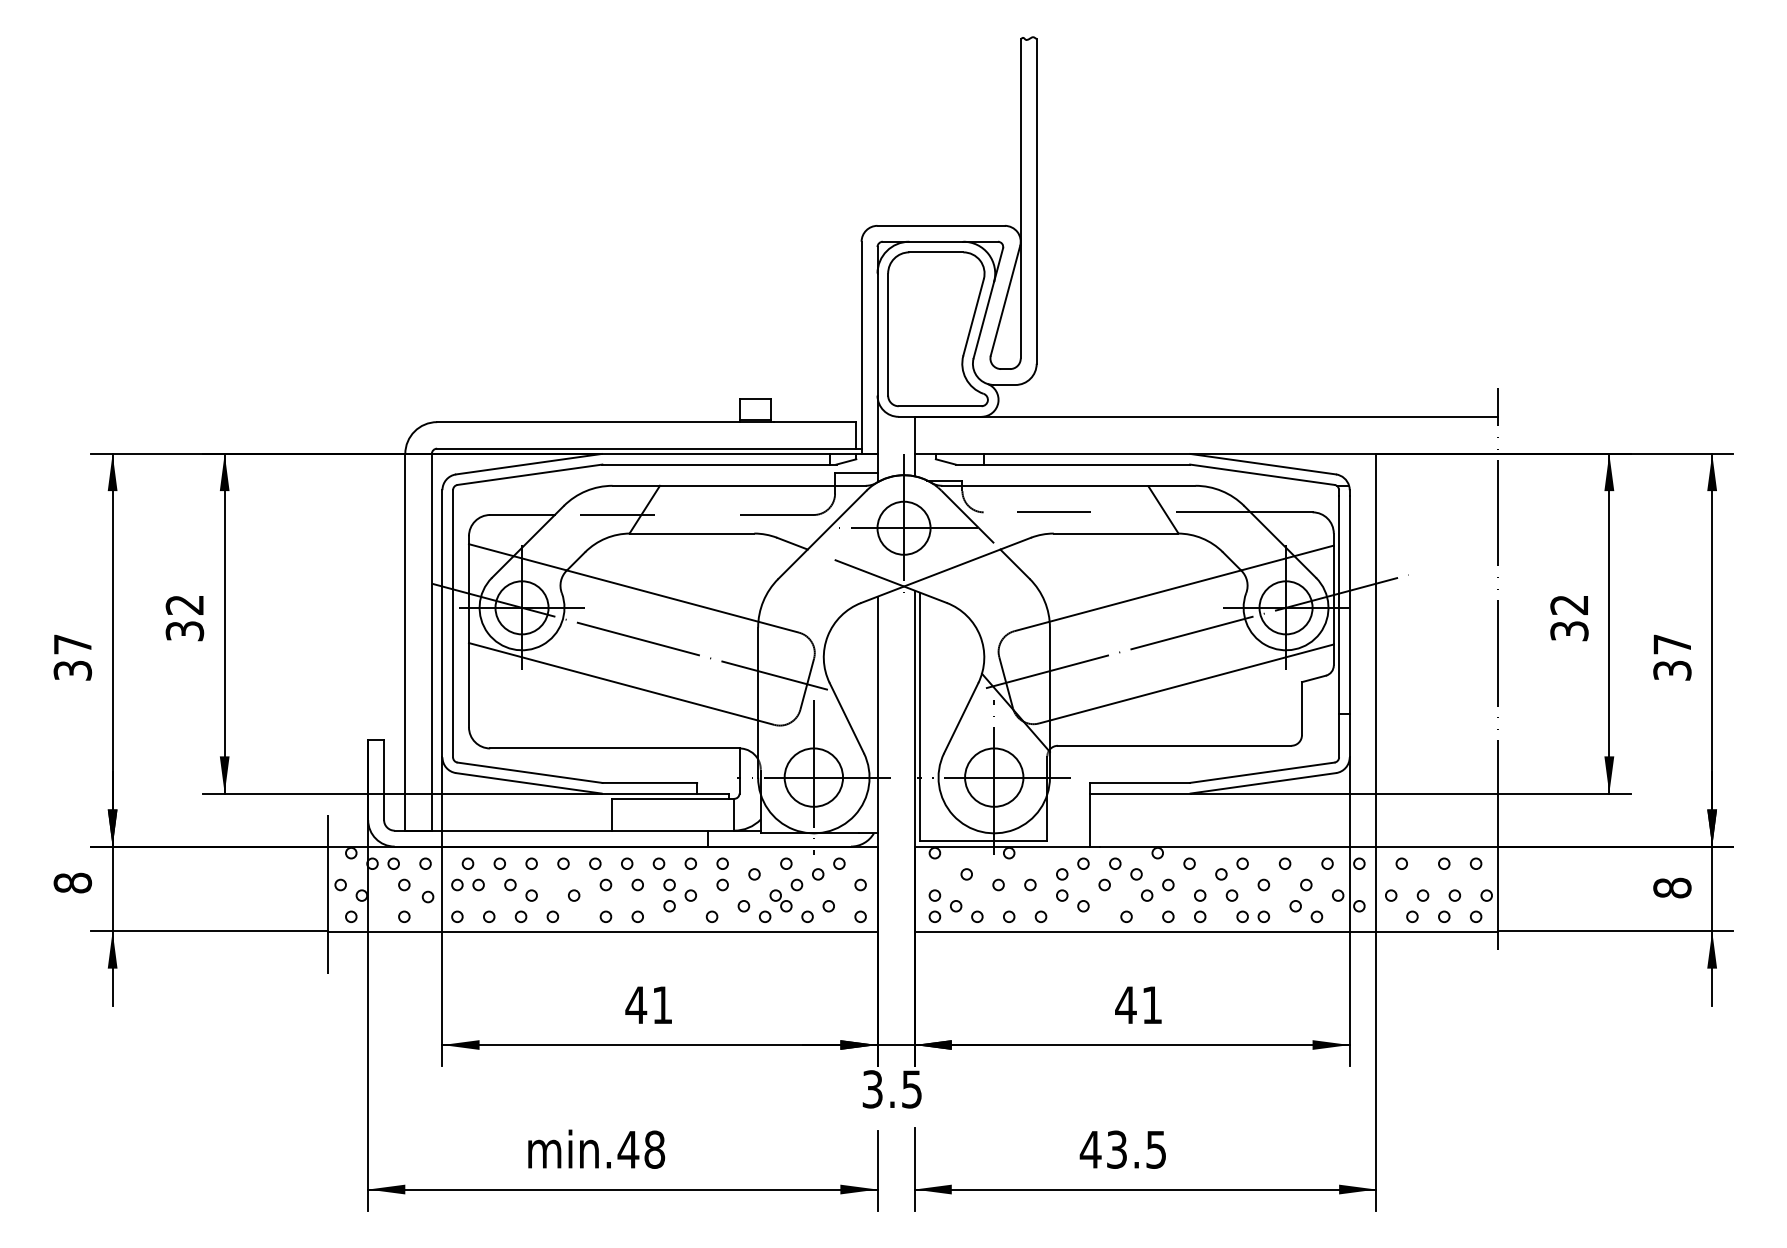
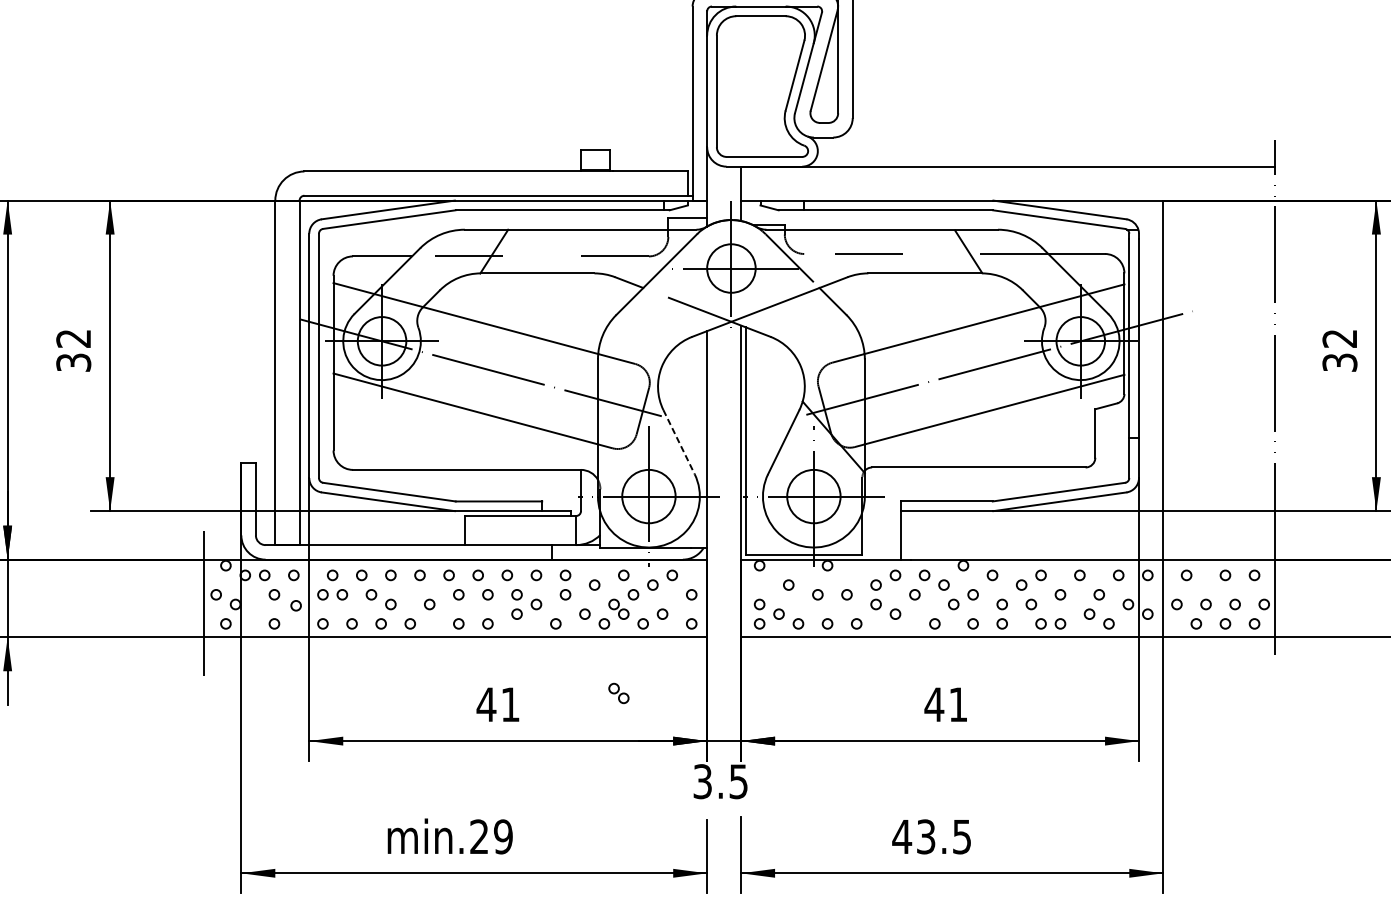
line: (847, 718) -> (679, 442), solid -> dashed
part: (780, 992) -> (618, 693), added
text: (641, 1149) -> (491, 836), 48 -> 29

